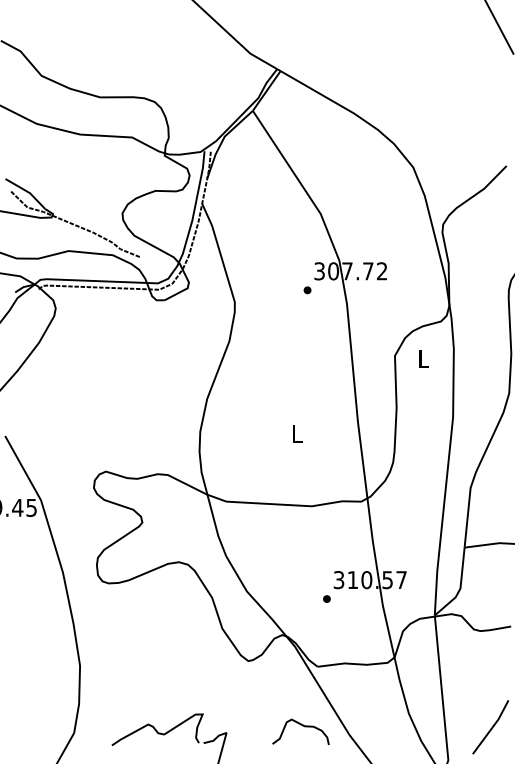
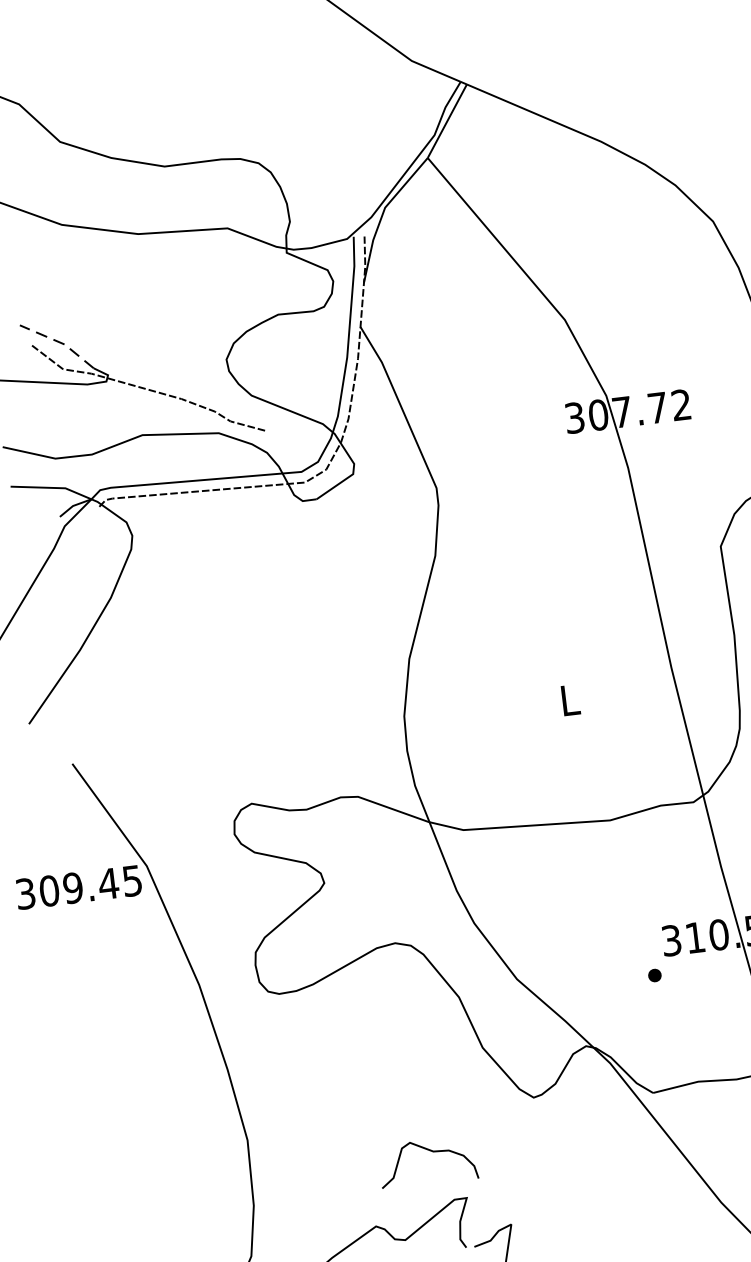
line: (27, 191) -> (59, 342), solid -> dashed
part: (307, 290) -> (558, 453), removed
curve: (302, 726) -> (429, 1152), moved

